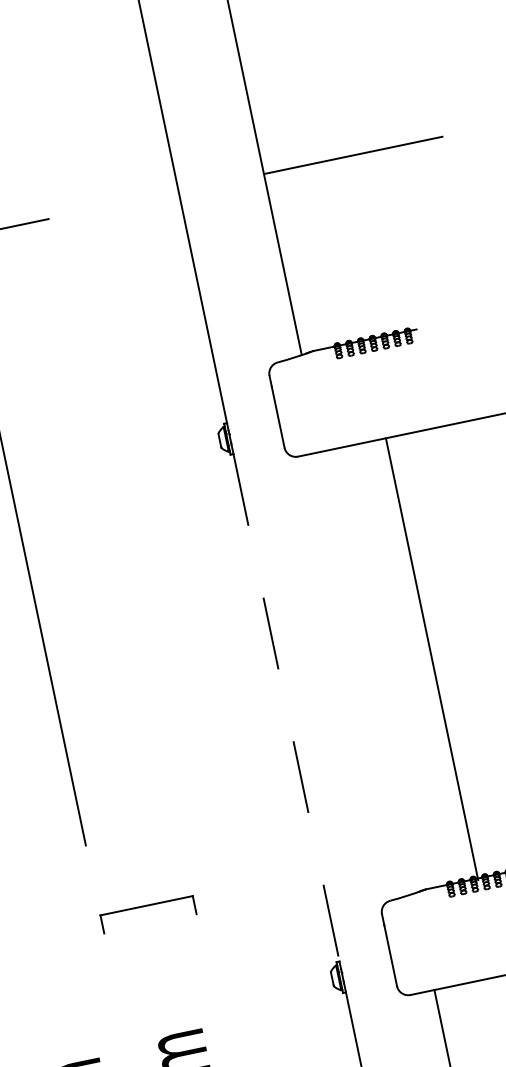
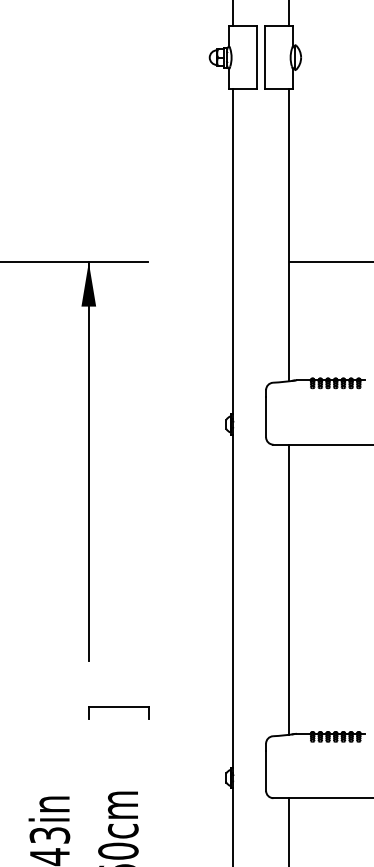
line: (432, 658) -> (289, 589), moved
line: (287, 708) -> (233, 601), dashed -> solid

